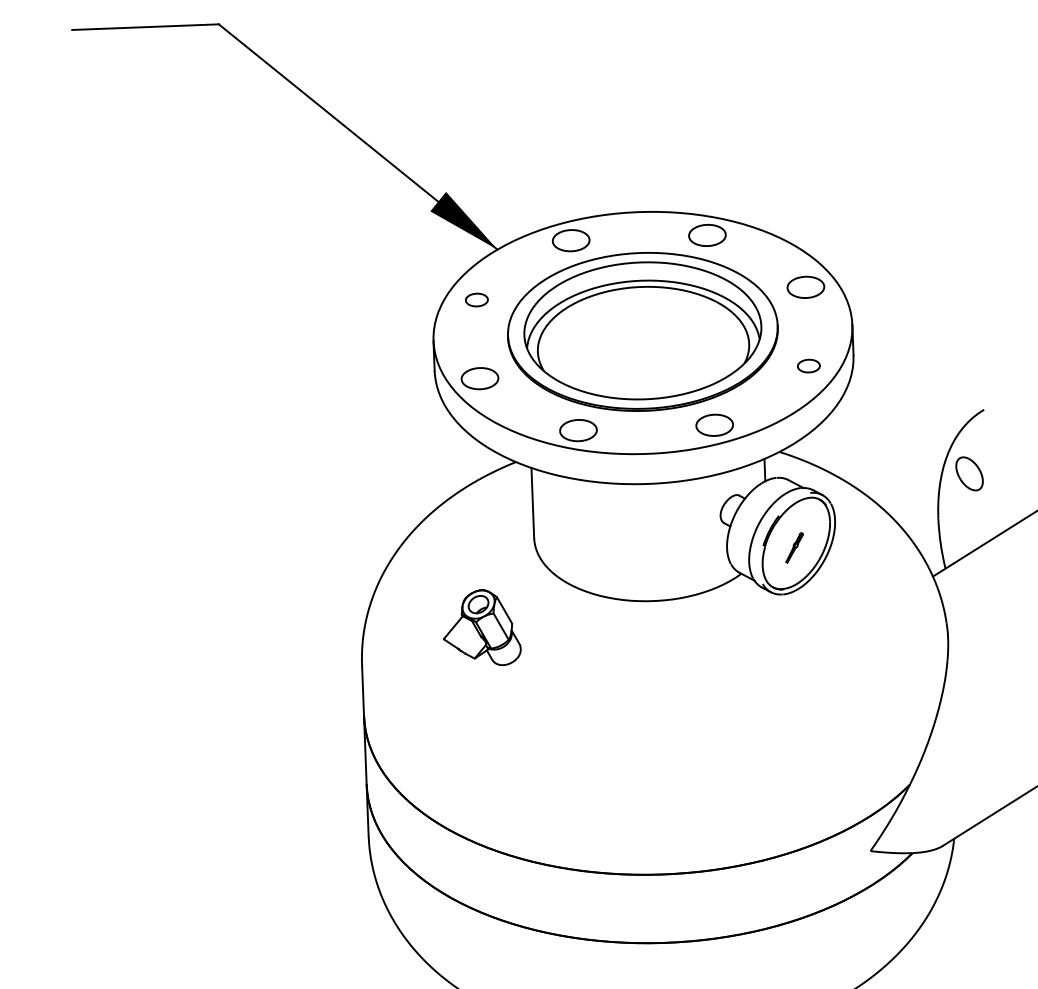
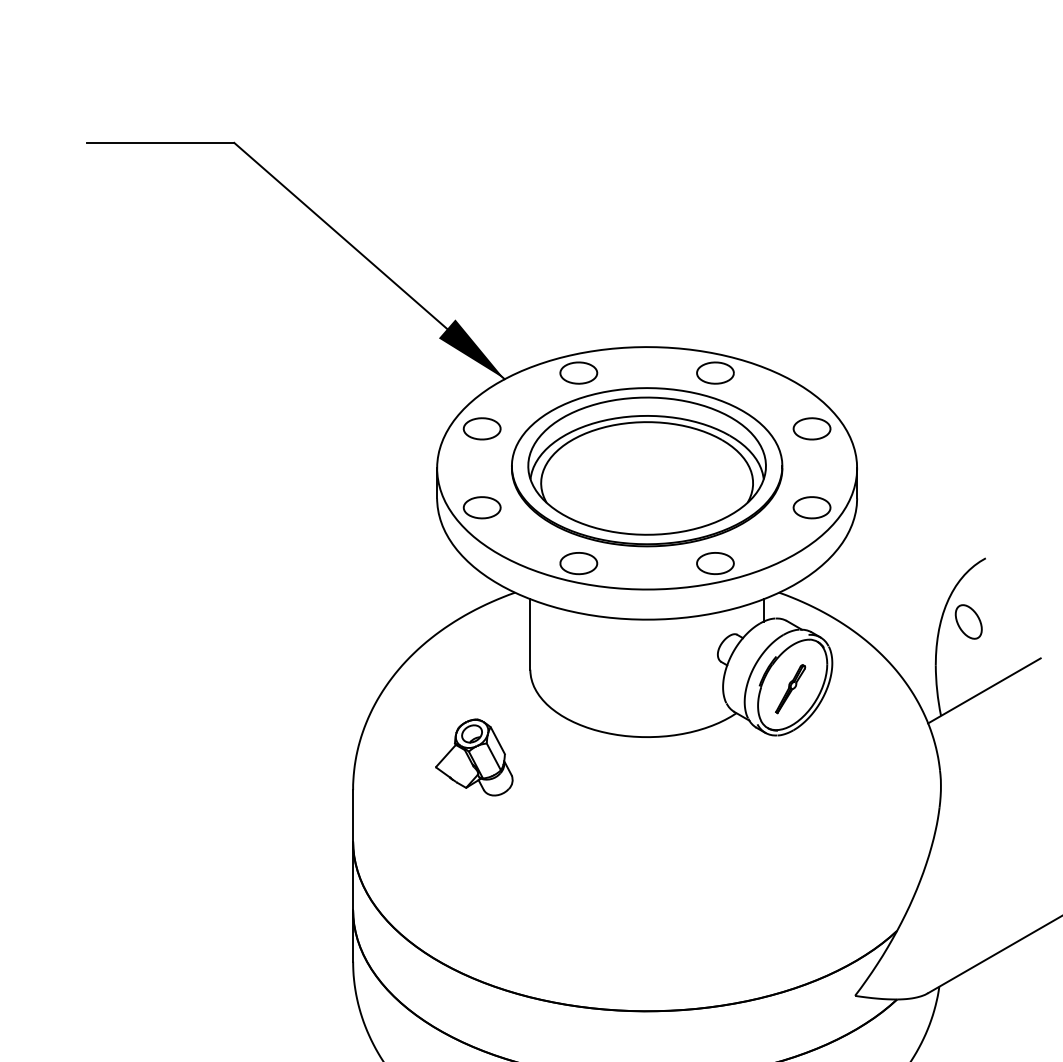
part: (476, 299) -> (481, 428), size x1.67
part: (808, 365) -> (811, 507), size x1.67
part: (794, 548) -> (790, 689), size x1.67

